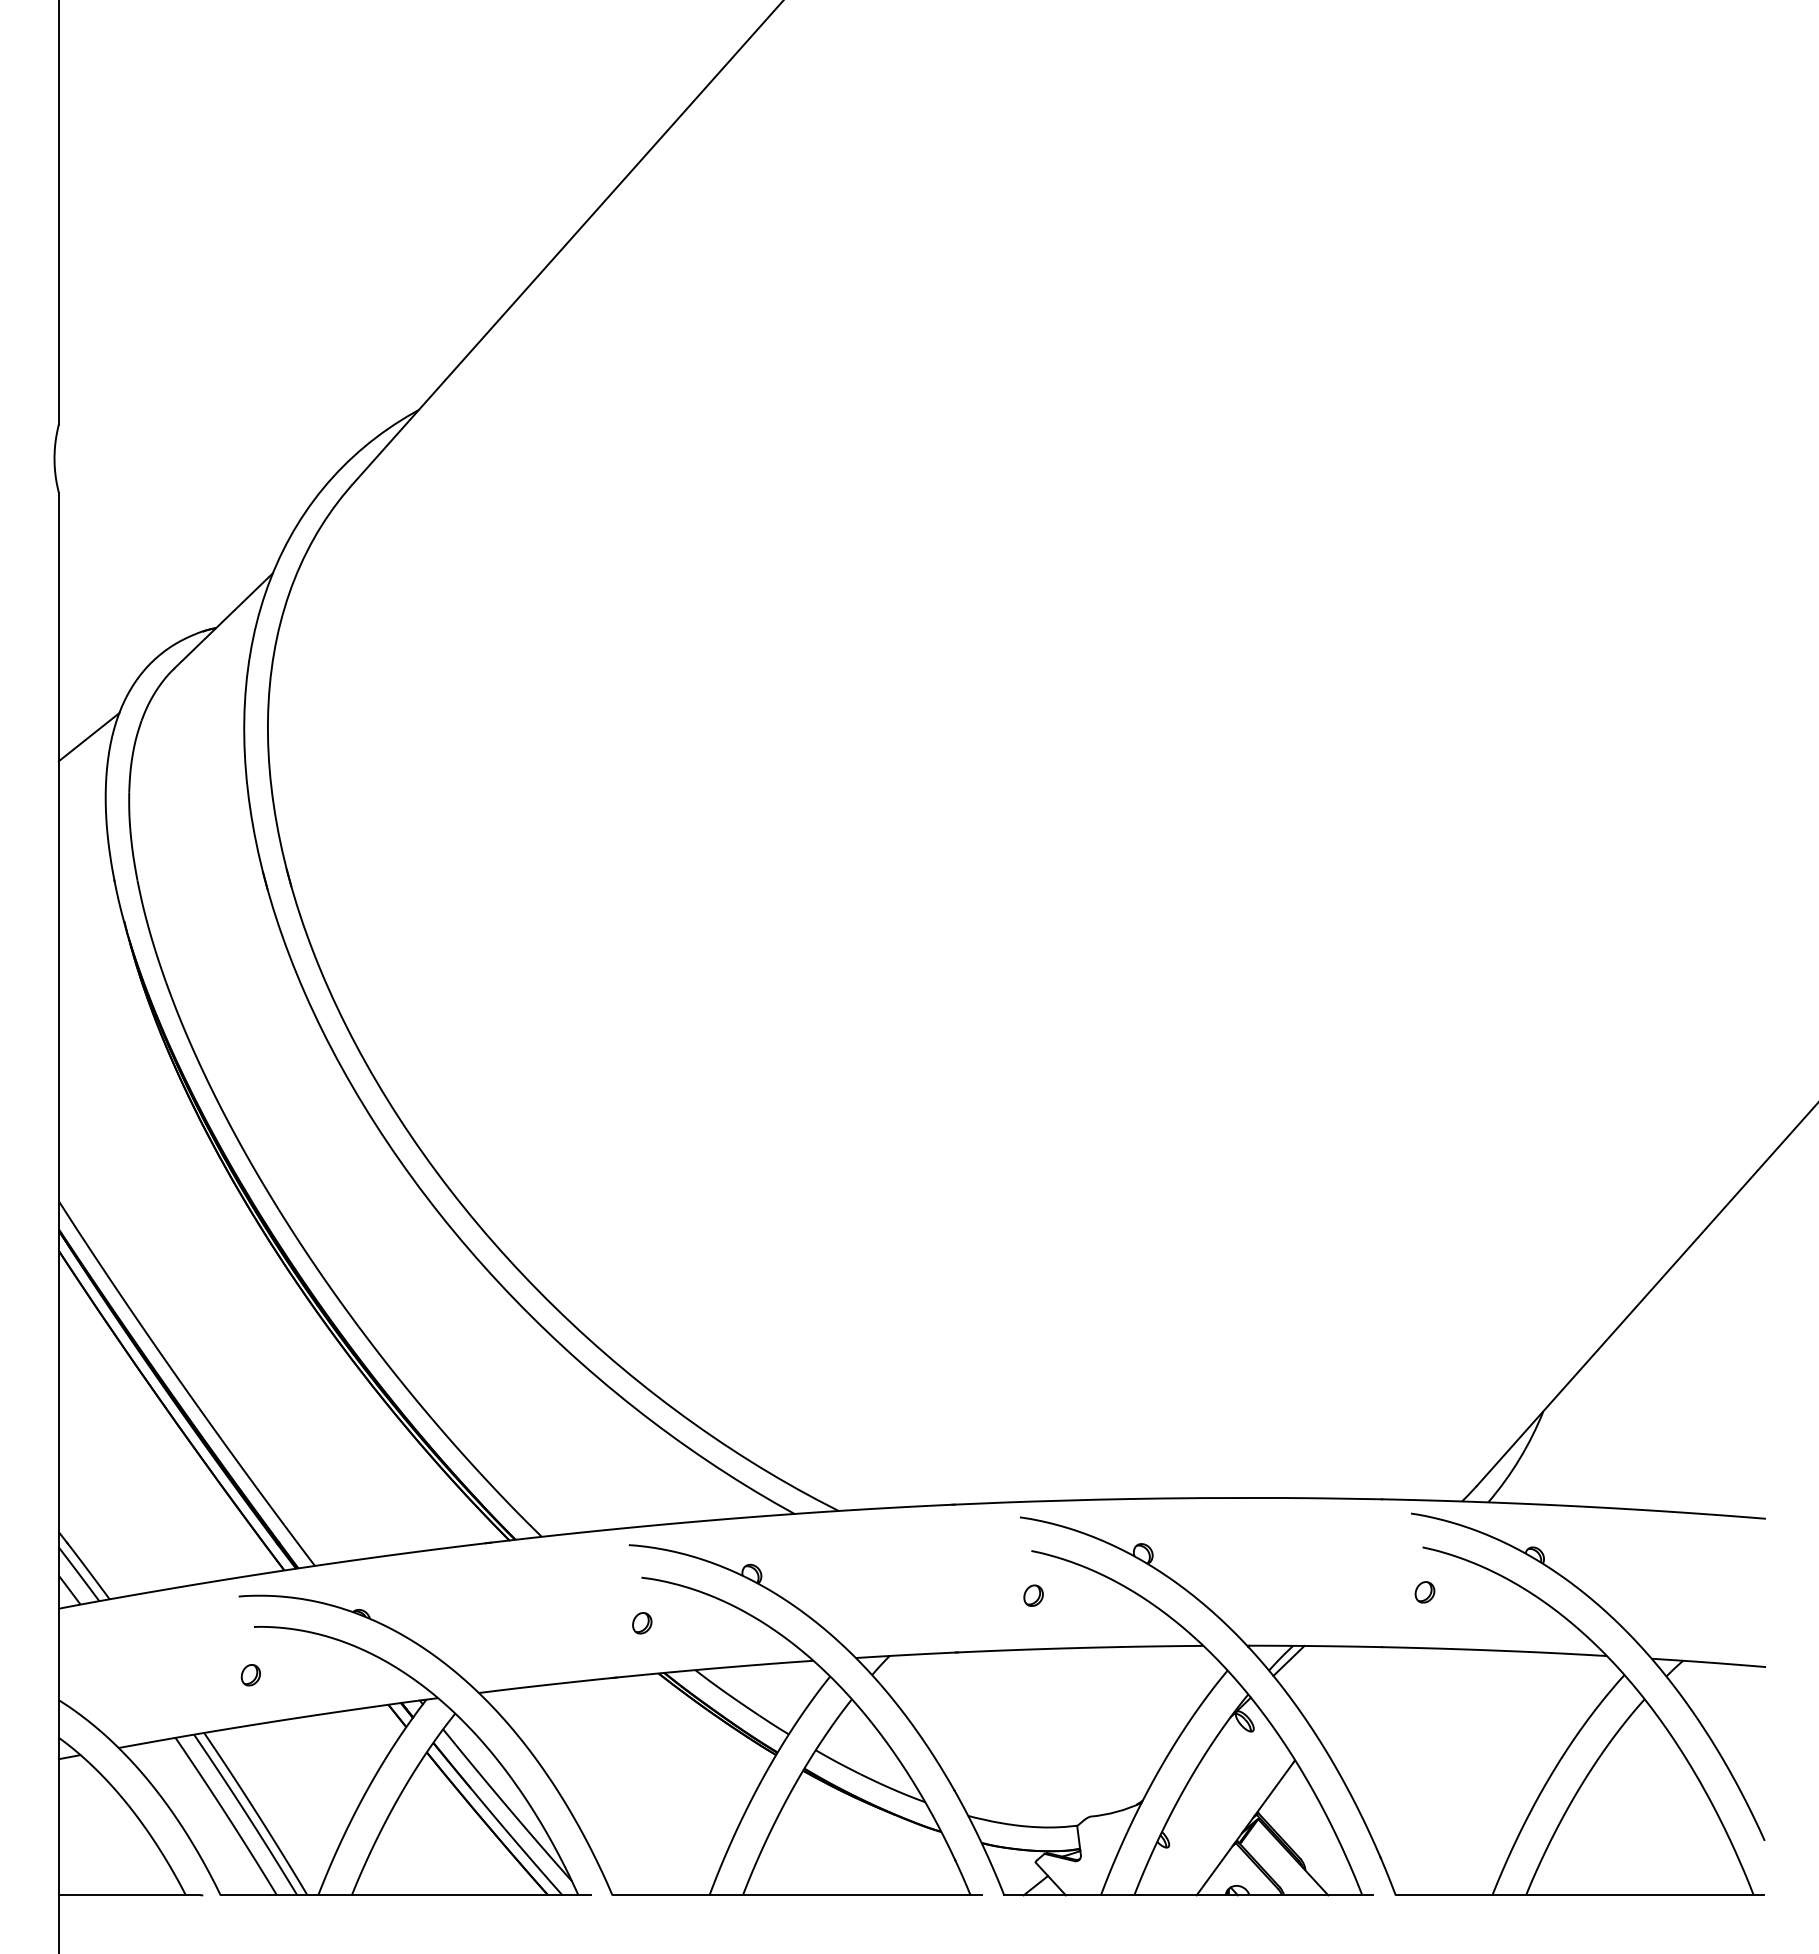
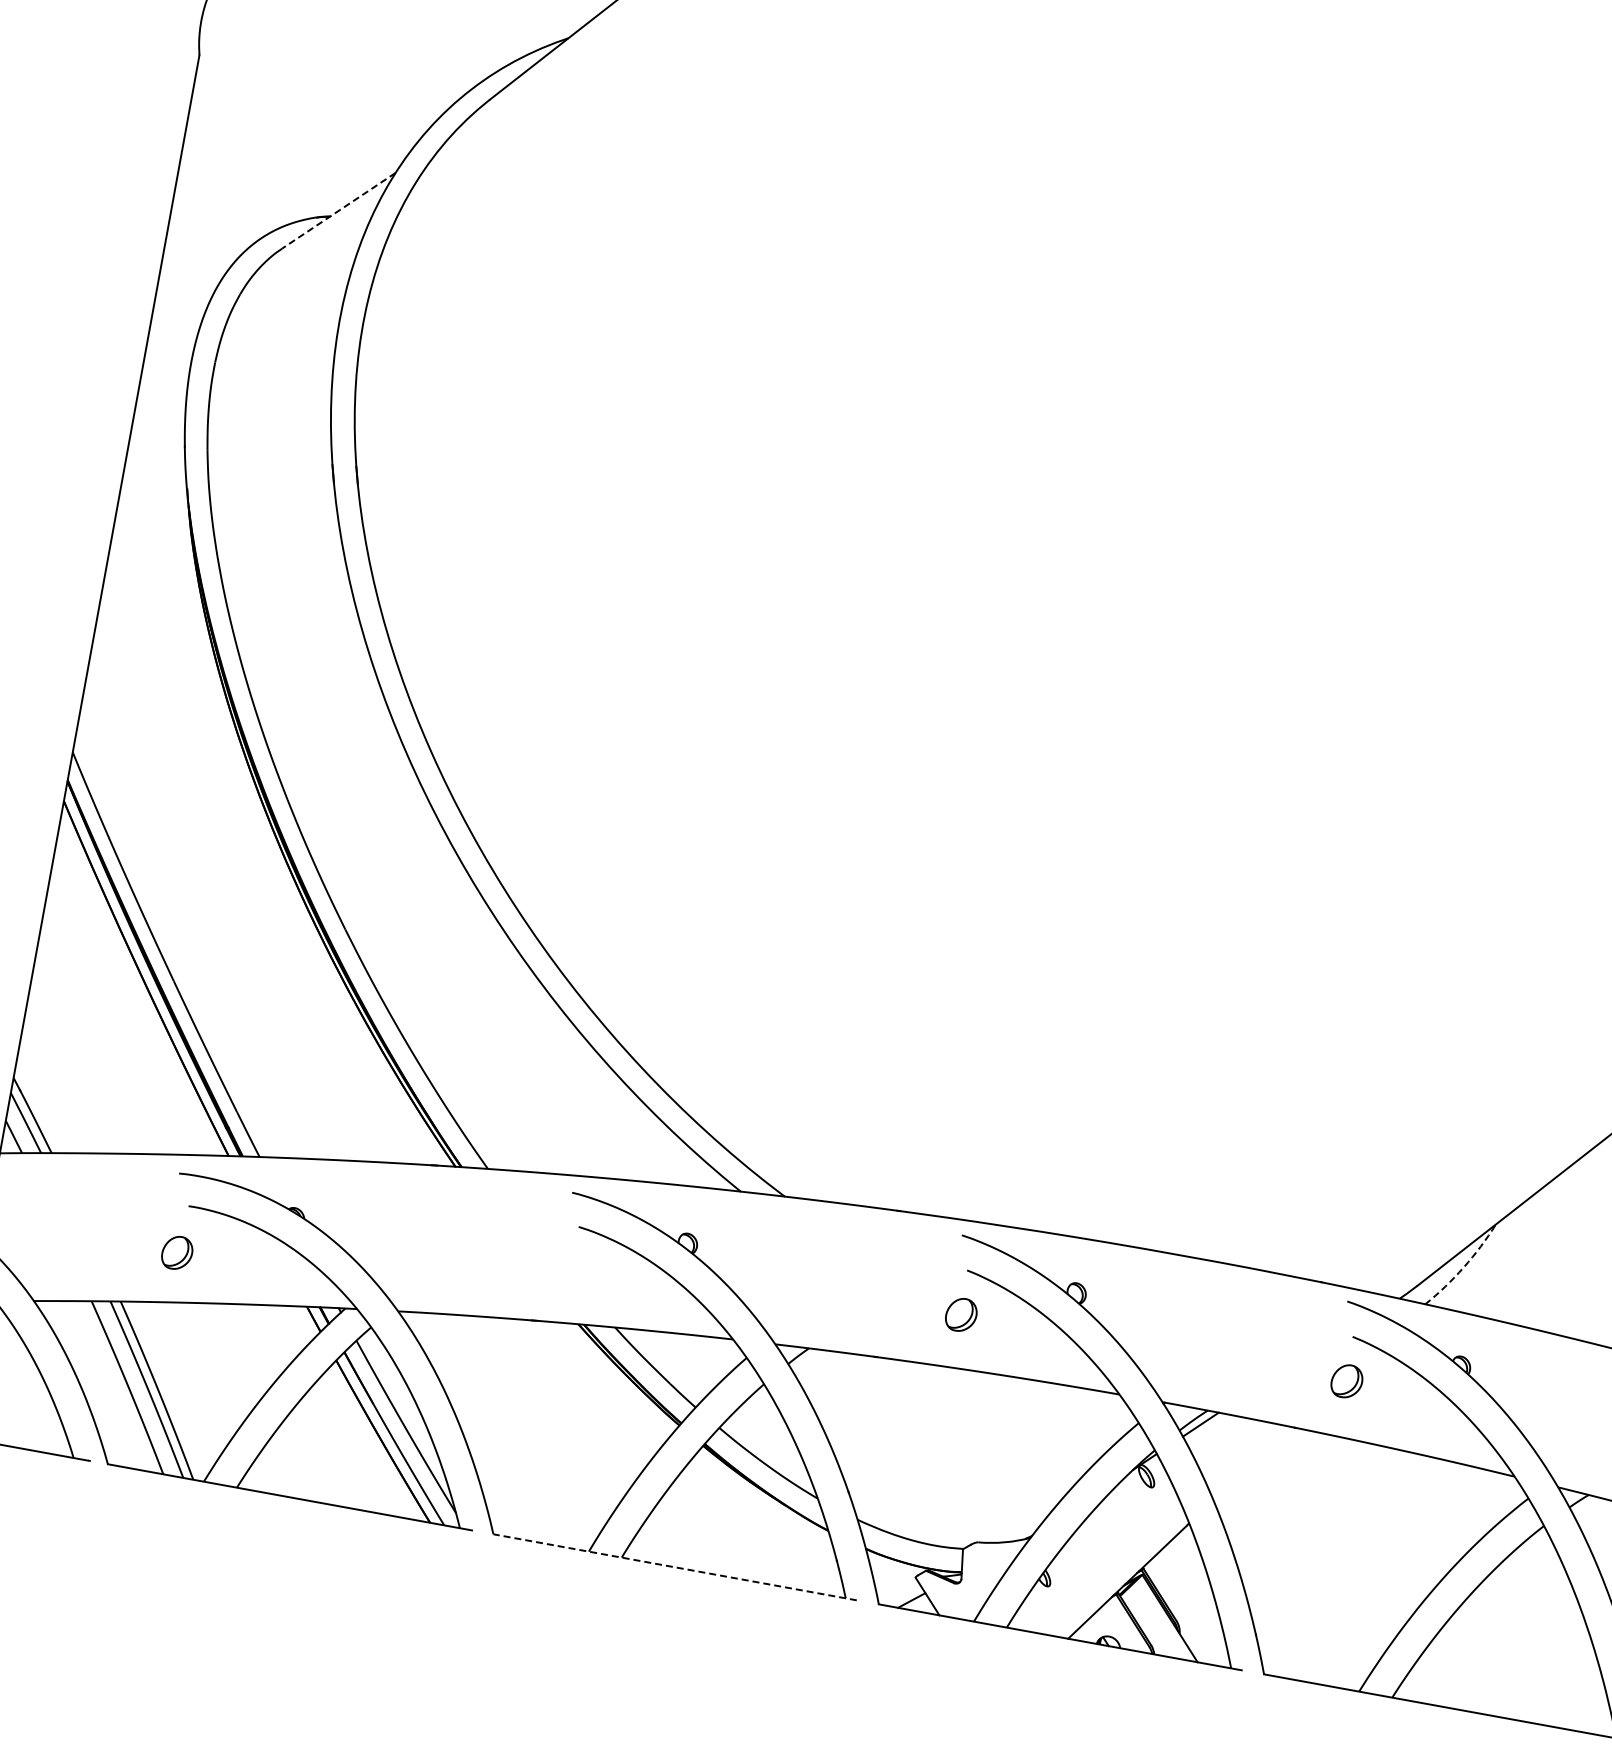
line: (223, 621) -> (338, 211), solid -> dashed
line: (88, 736) -> (185, 300), removed
arc: (1519, 1459) -> (1463, 1267), solid -> dashed
part: (1424, 1592) -> (1346, 1381), size x1.6
part: (1033, 1595) -> (961, 1314), size x1.6
part: (642, 1623) -> (571, 1272), removed
part: (250, 1675) -> (176, 1253), size x1.6
line: (797, 1895) -> (675, 1567), solid -> dashed

